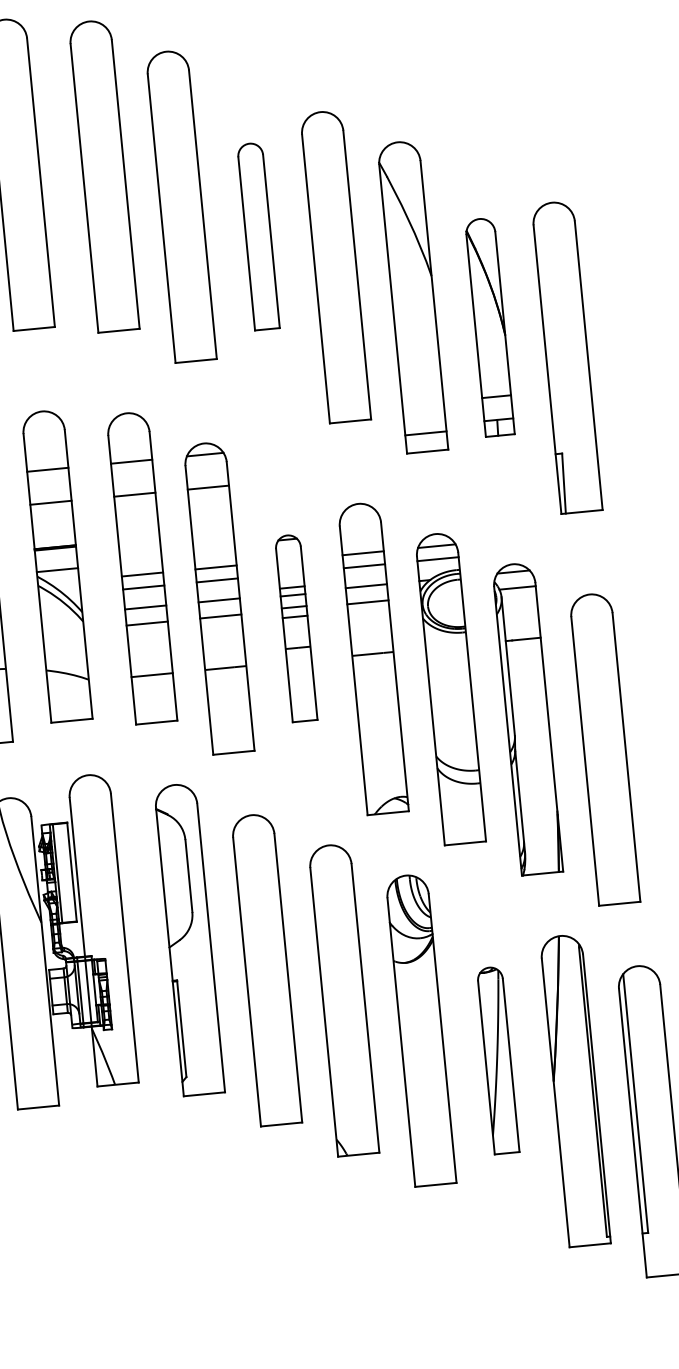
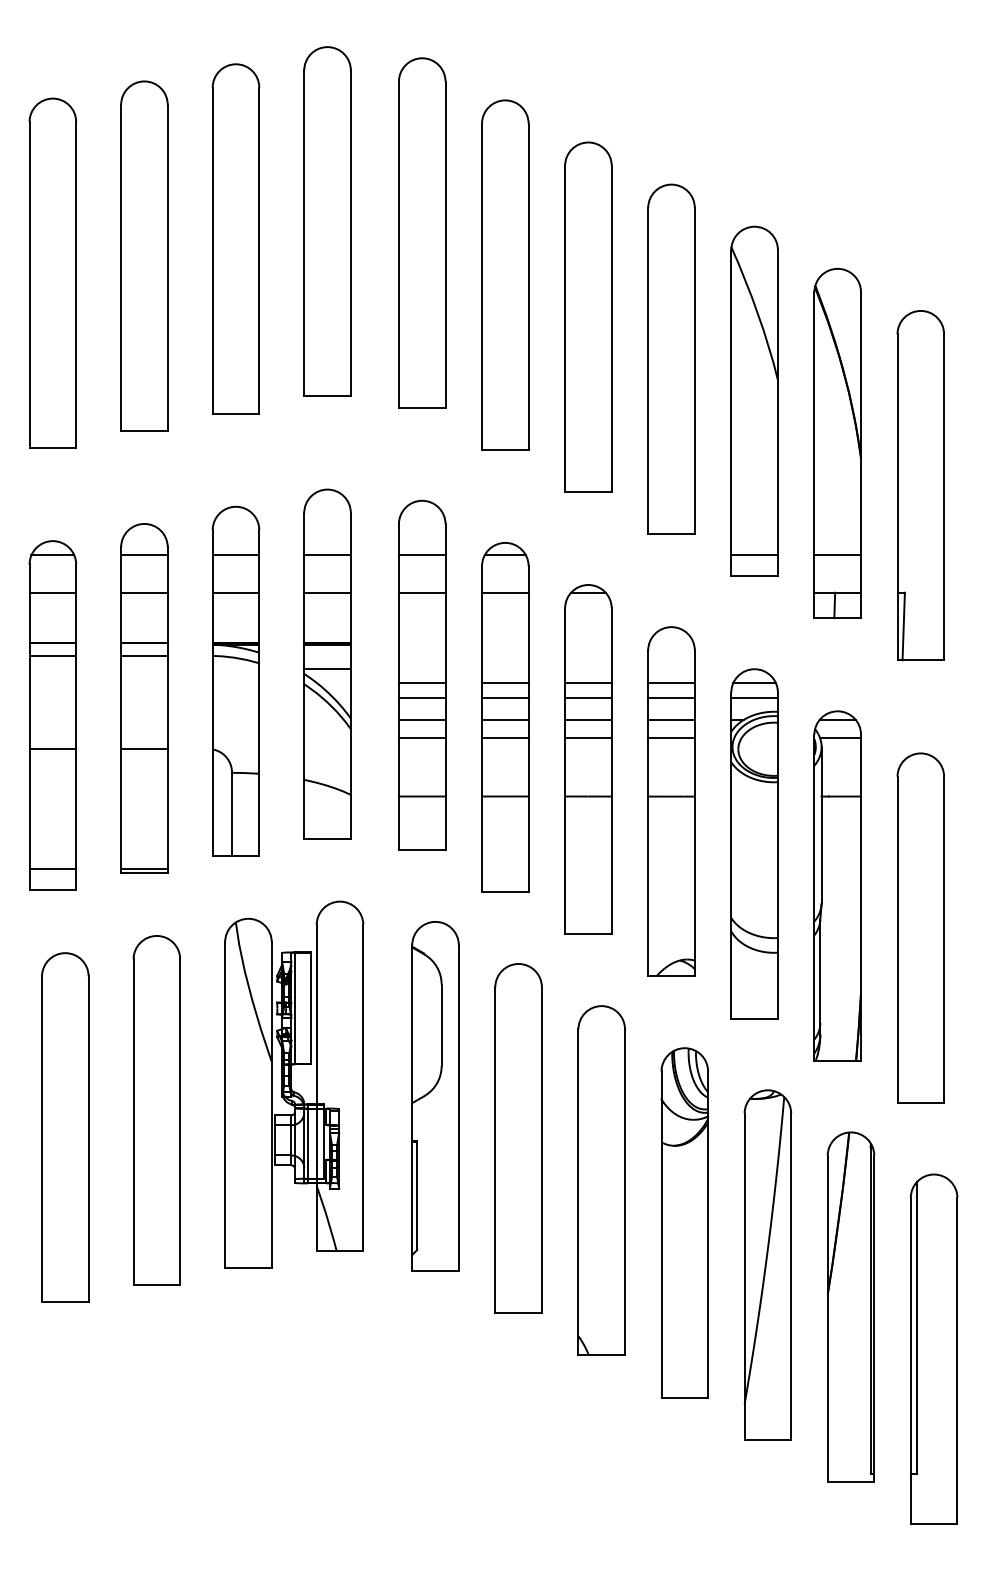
part: (258, 235) -> (588, 316), size x1.67
part: (489, 327) -> (837, 443), size x1.43
part: (296, 628) -> (588, 759), size x1.67
part: (497, 1060) -> (767, 1264), size x1.67

